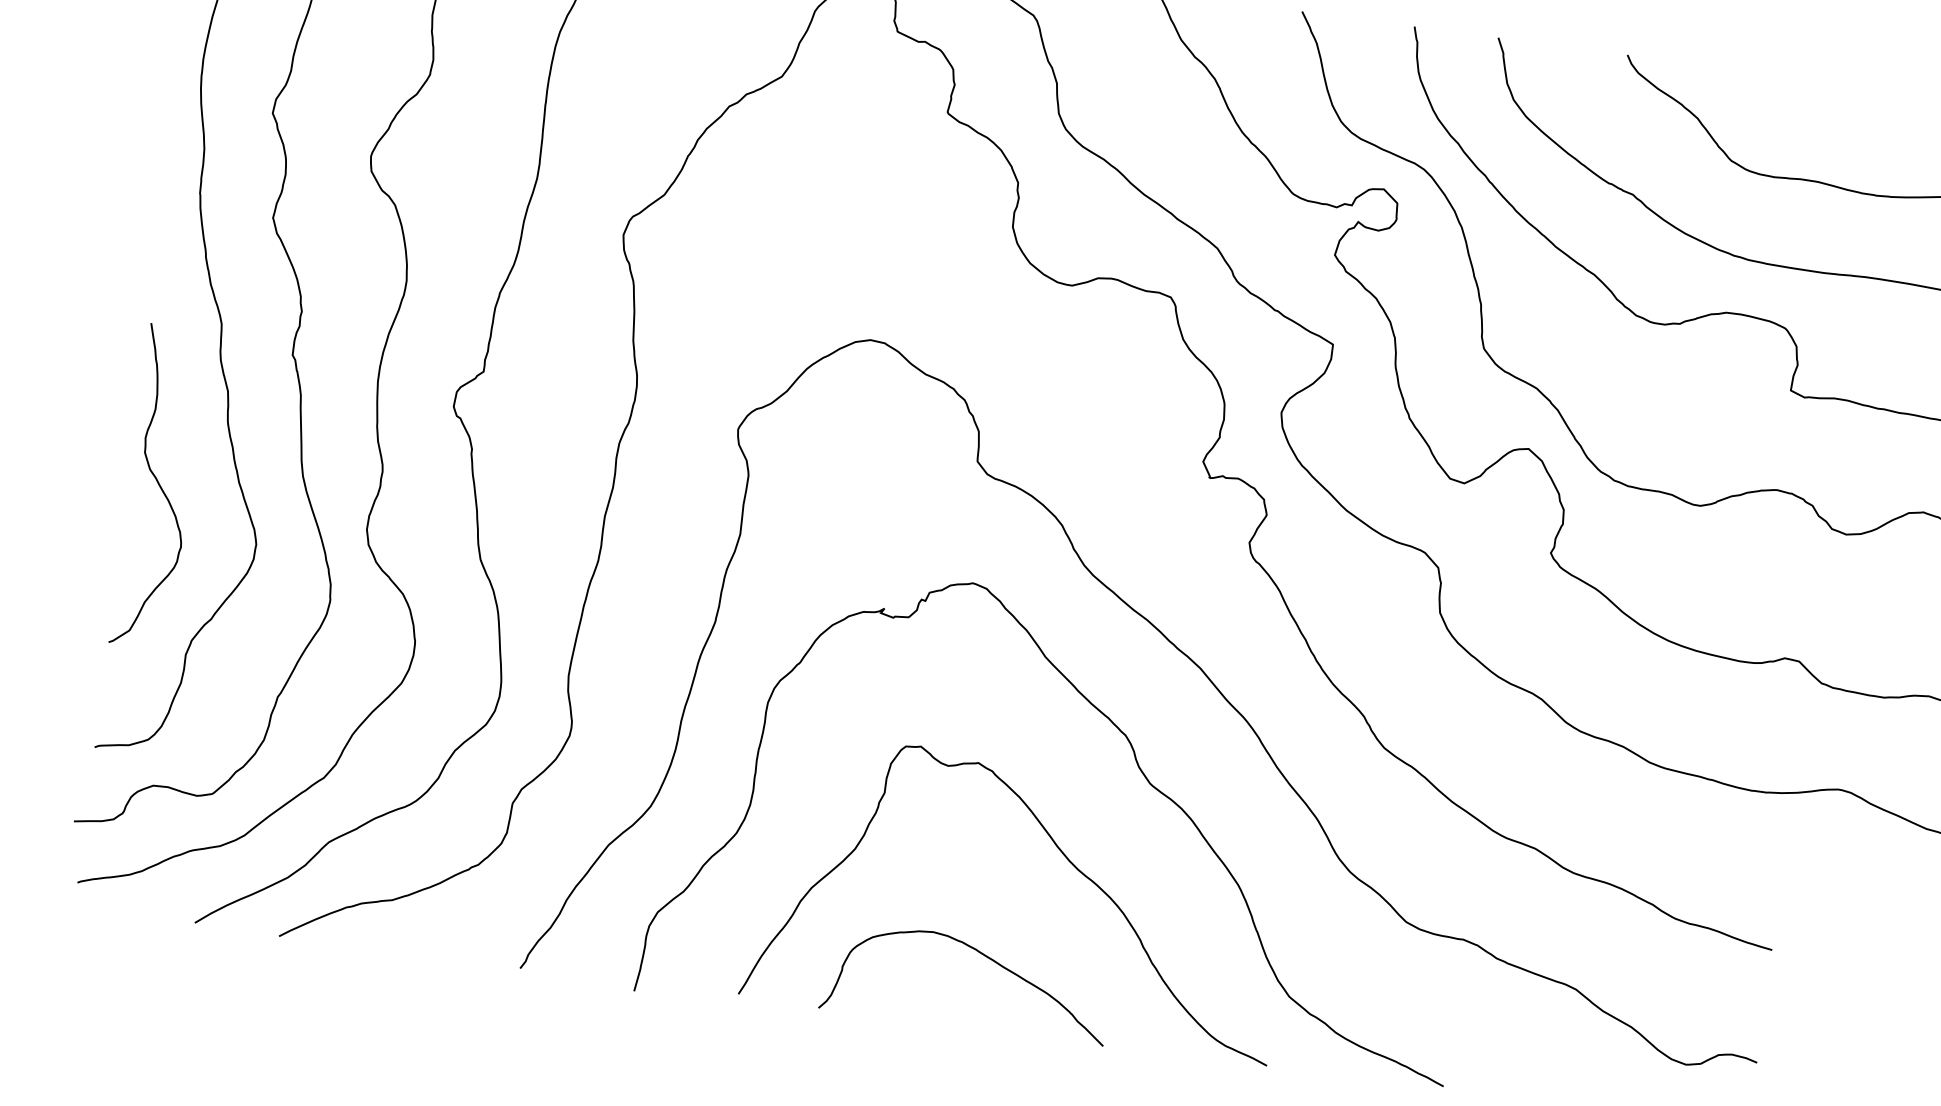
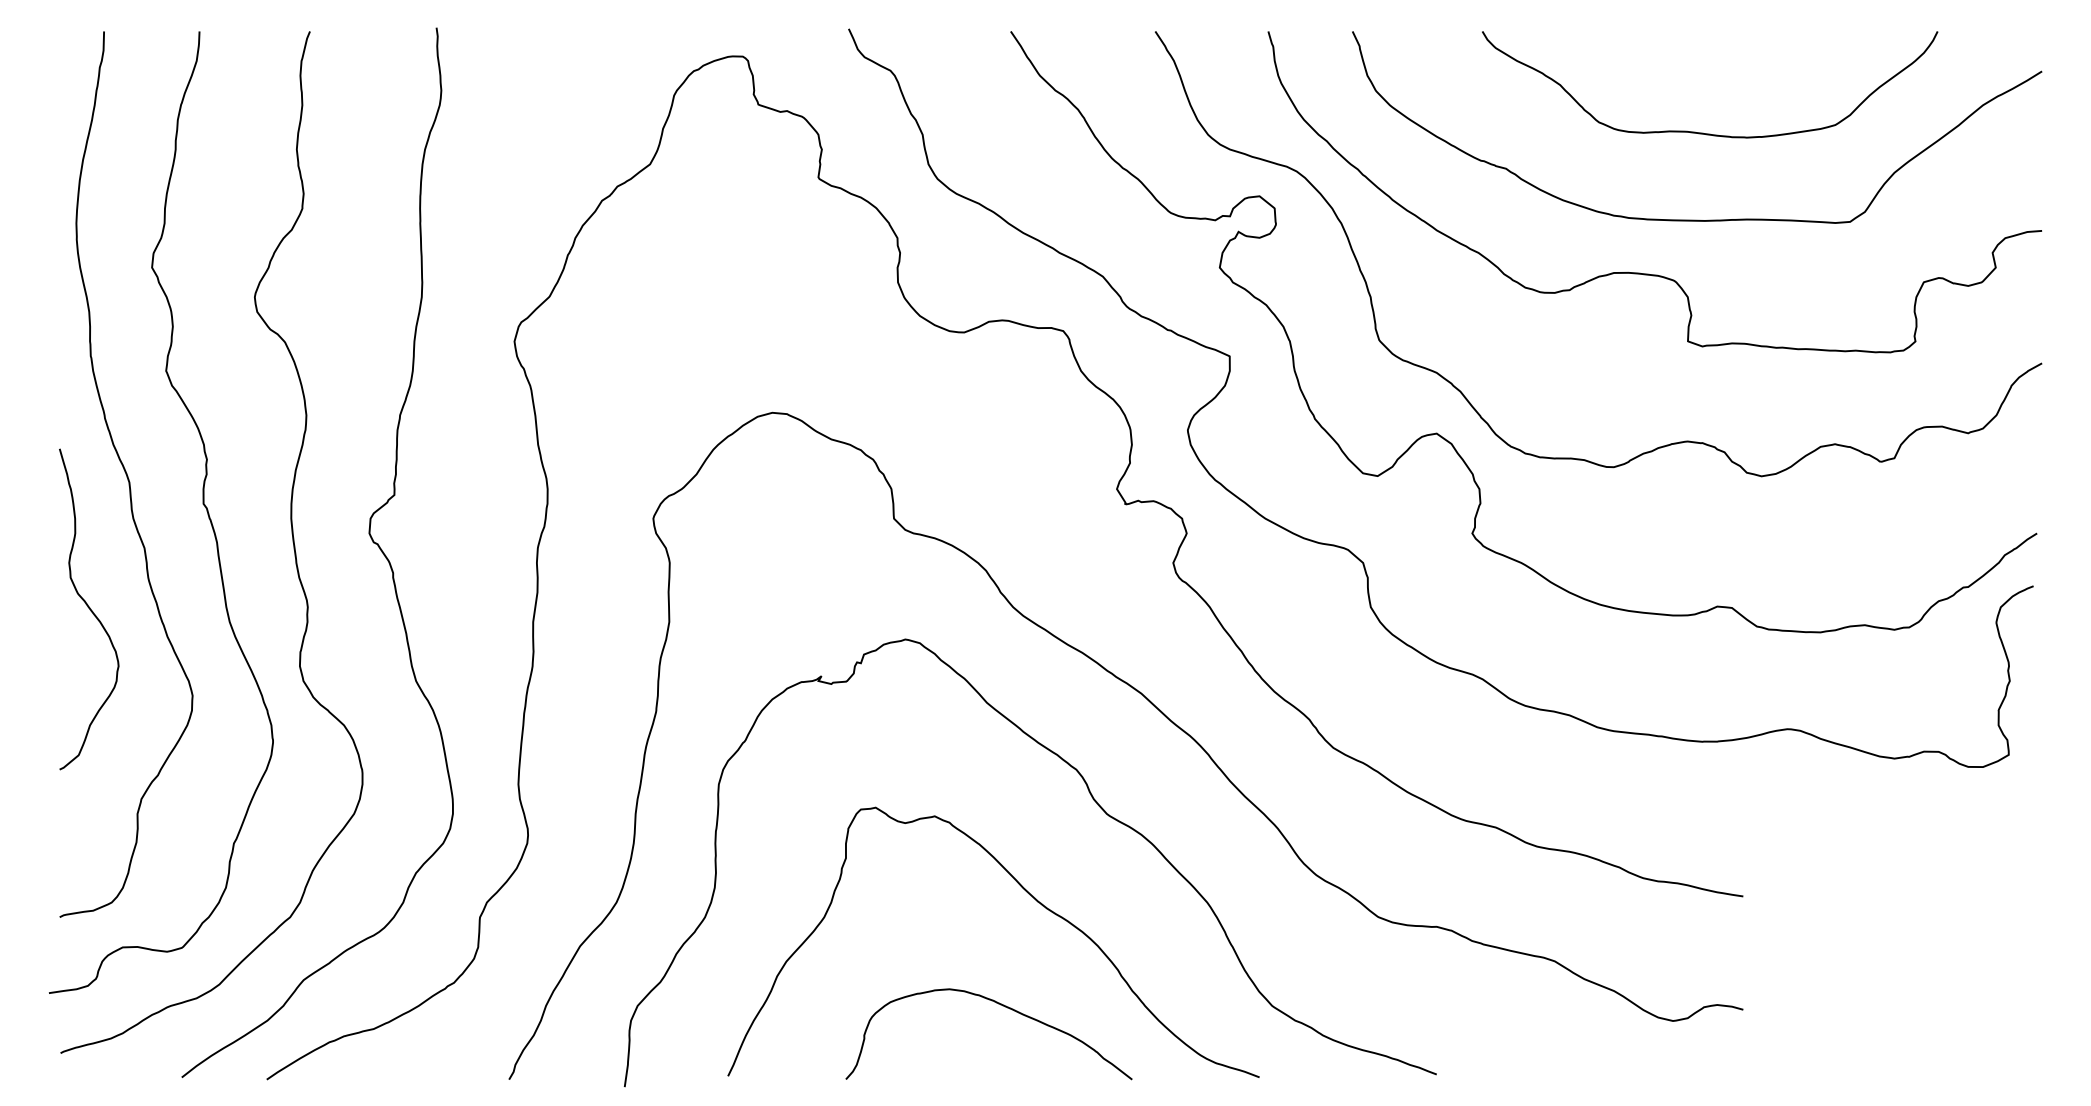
curve: (159, 486) -> (89, 609), moved
curve: (983, 956) -> (1002, 1006), moved

